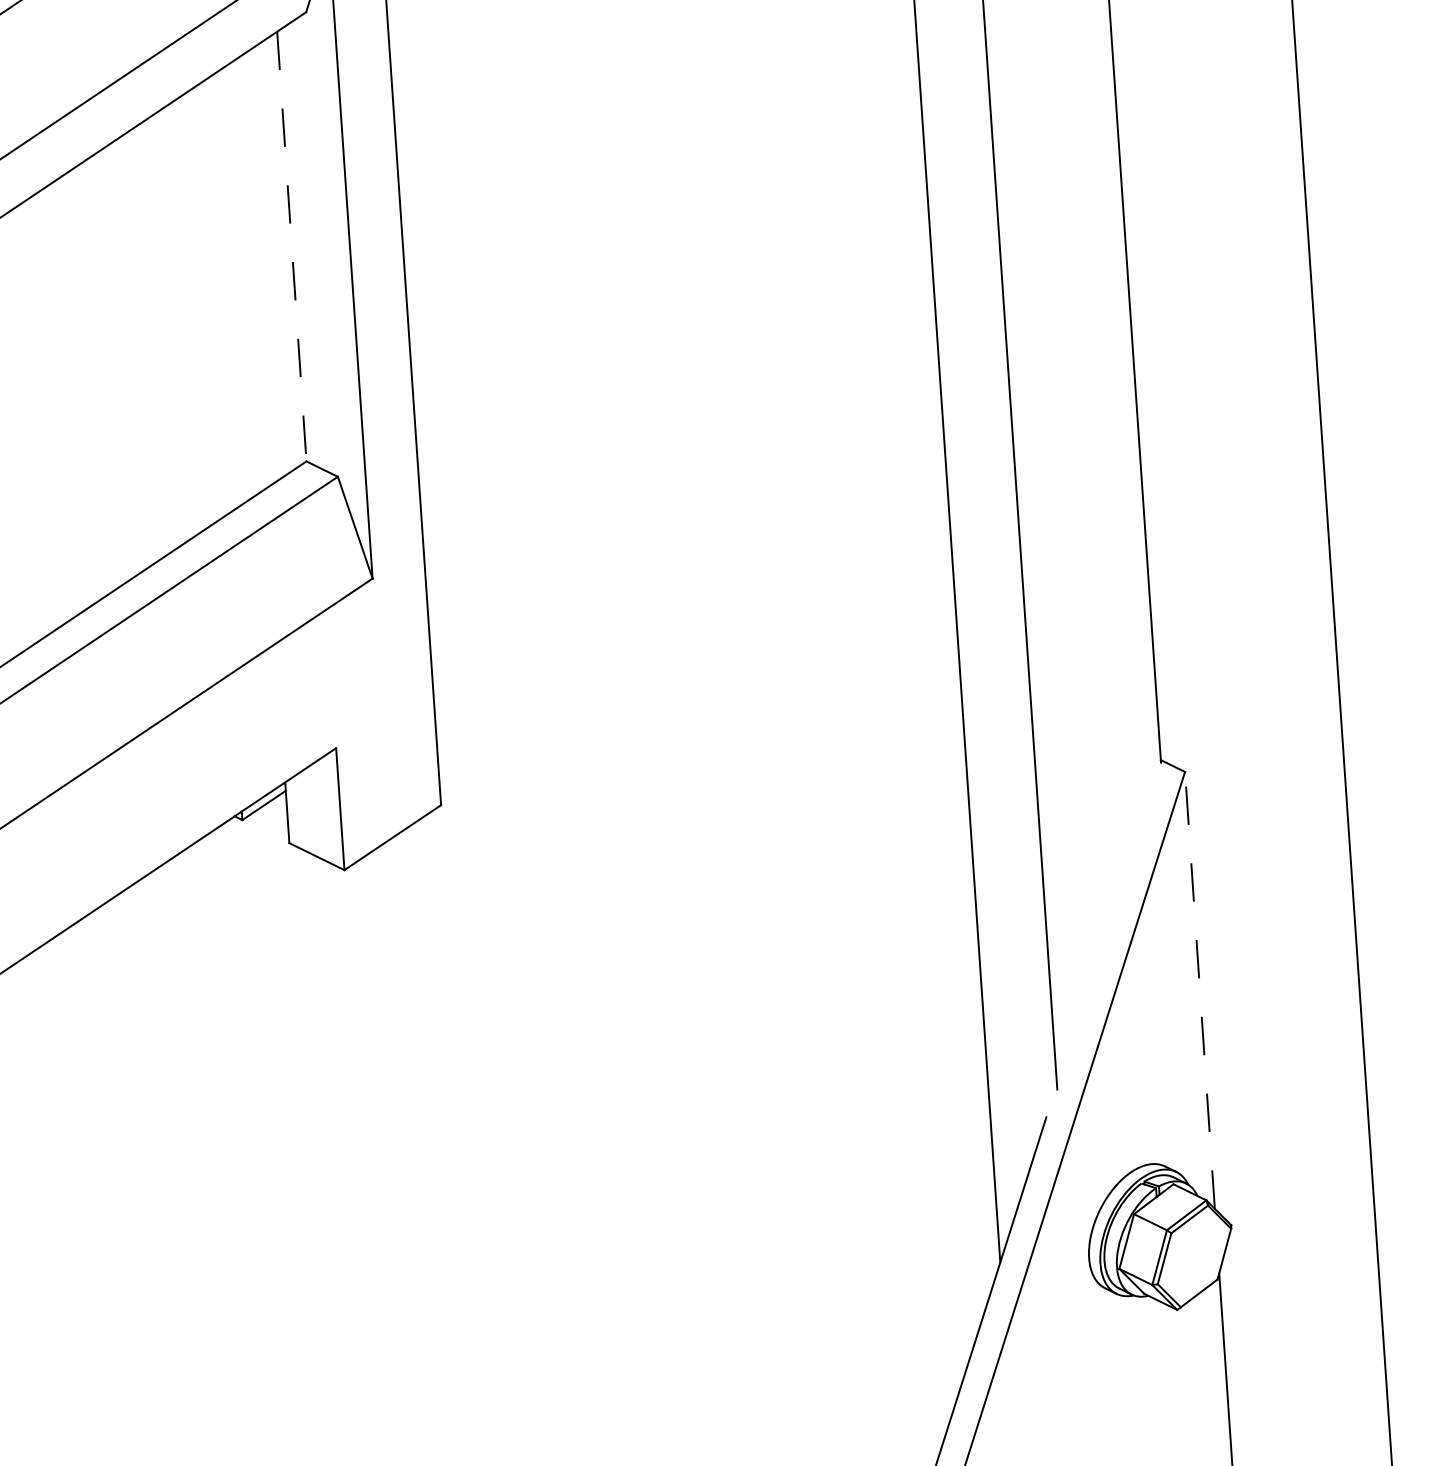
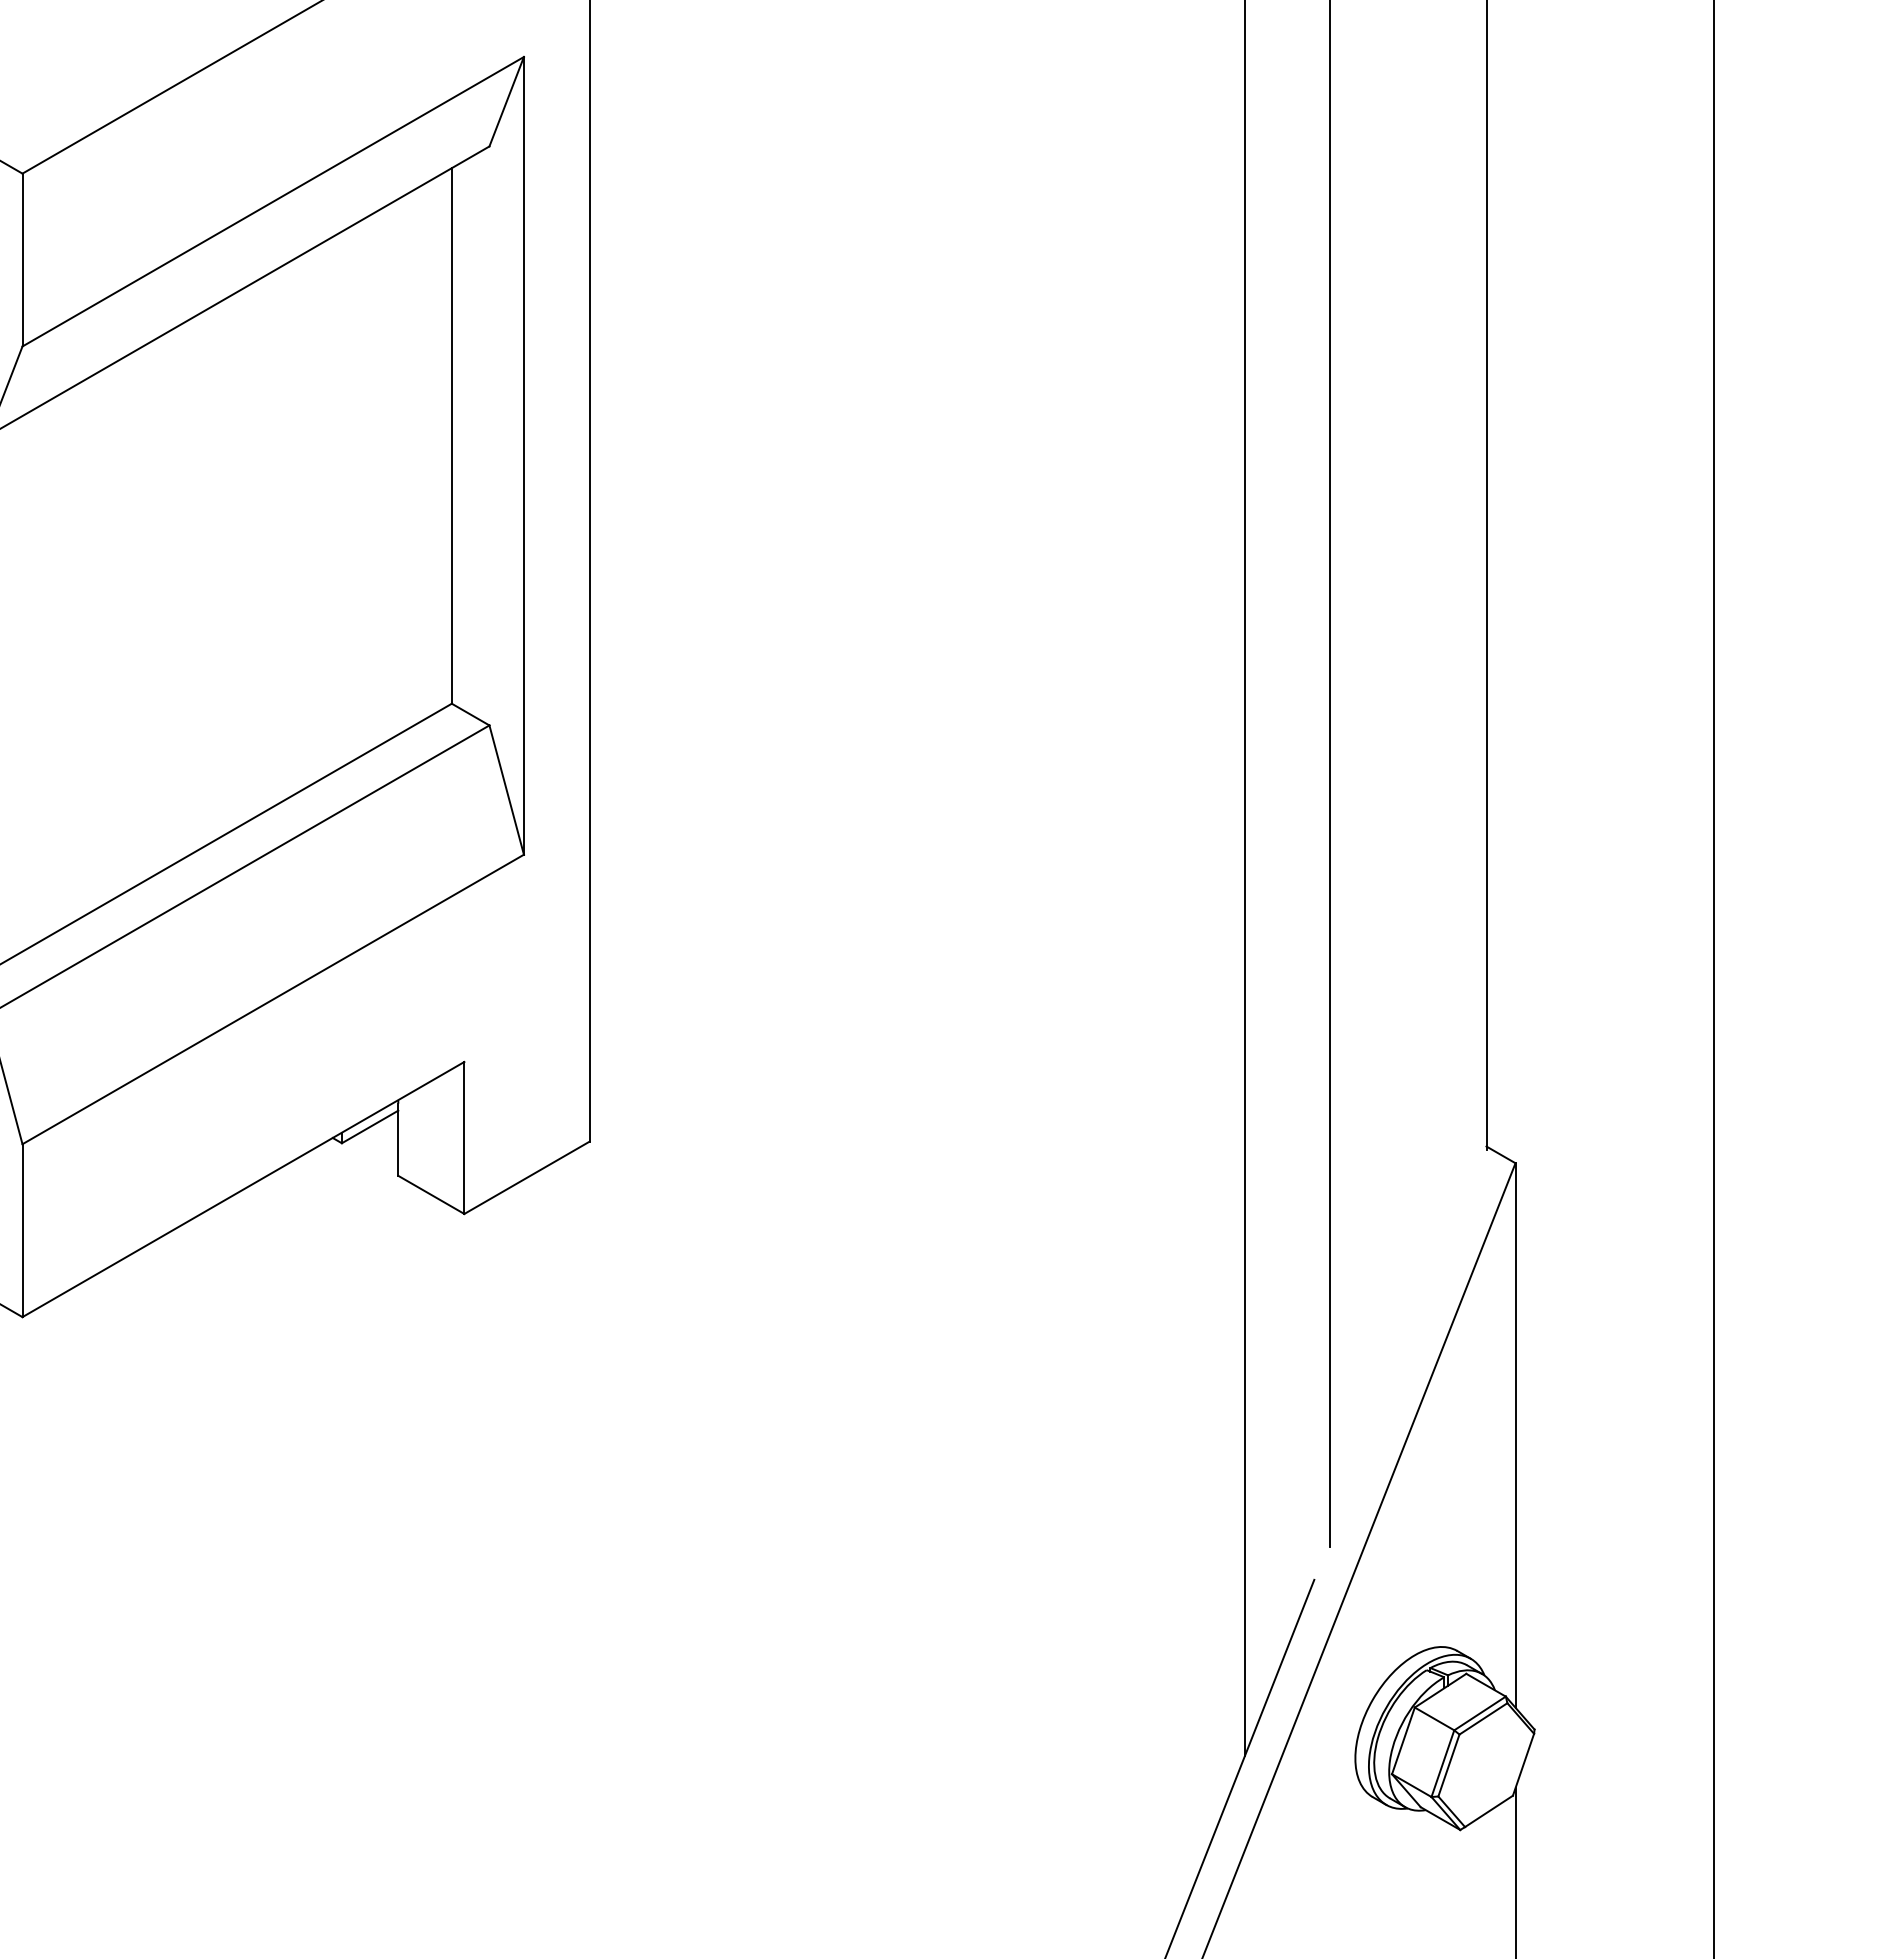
line: (291, 246) -> (451, 435), dashed -> solid
line: (1199, 989) -> (1515, 1434), dashed -> solid

